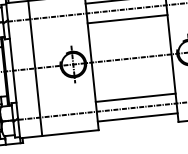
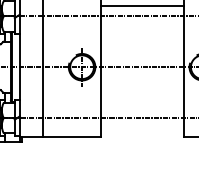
line: (127, 19) -> (142, 26), removed
line: (135, 97) -> (142, 107), removed
line: (137, 117) -> (142, 128), removed

